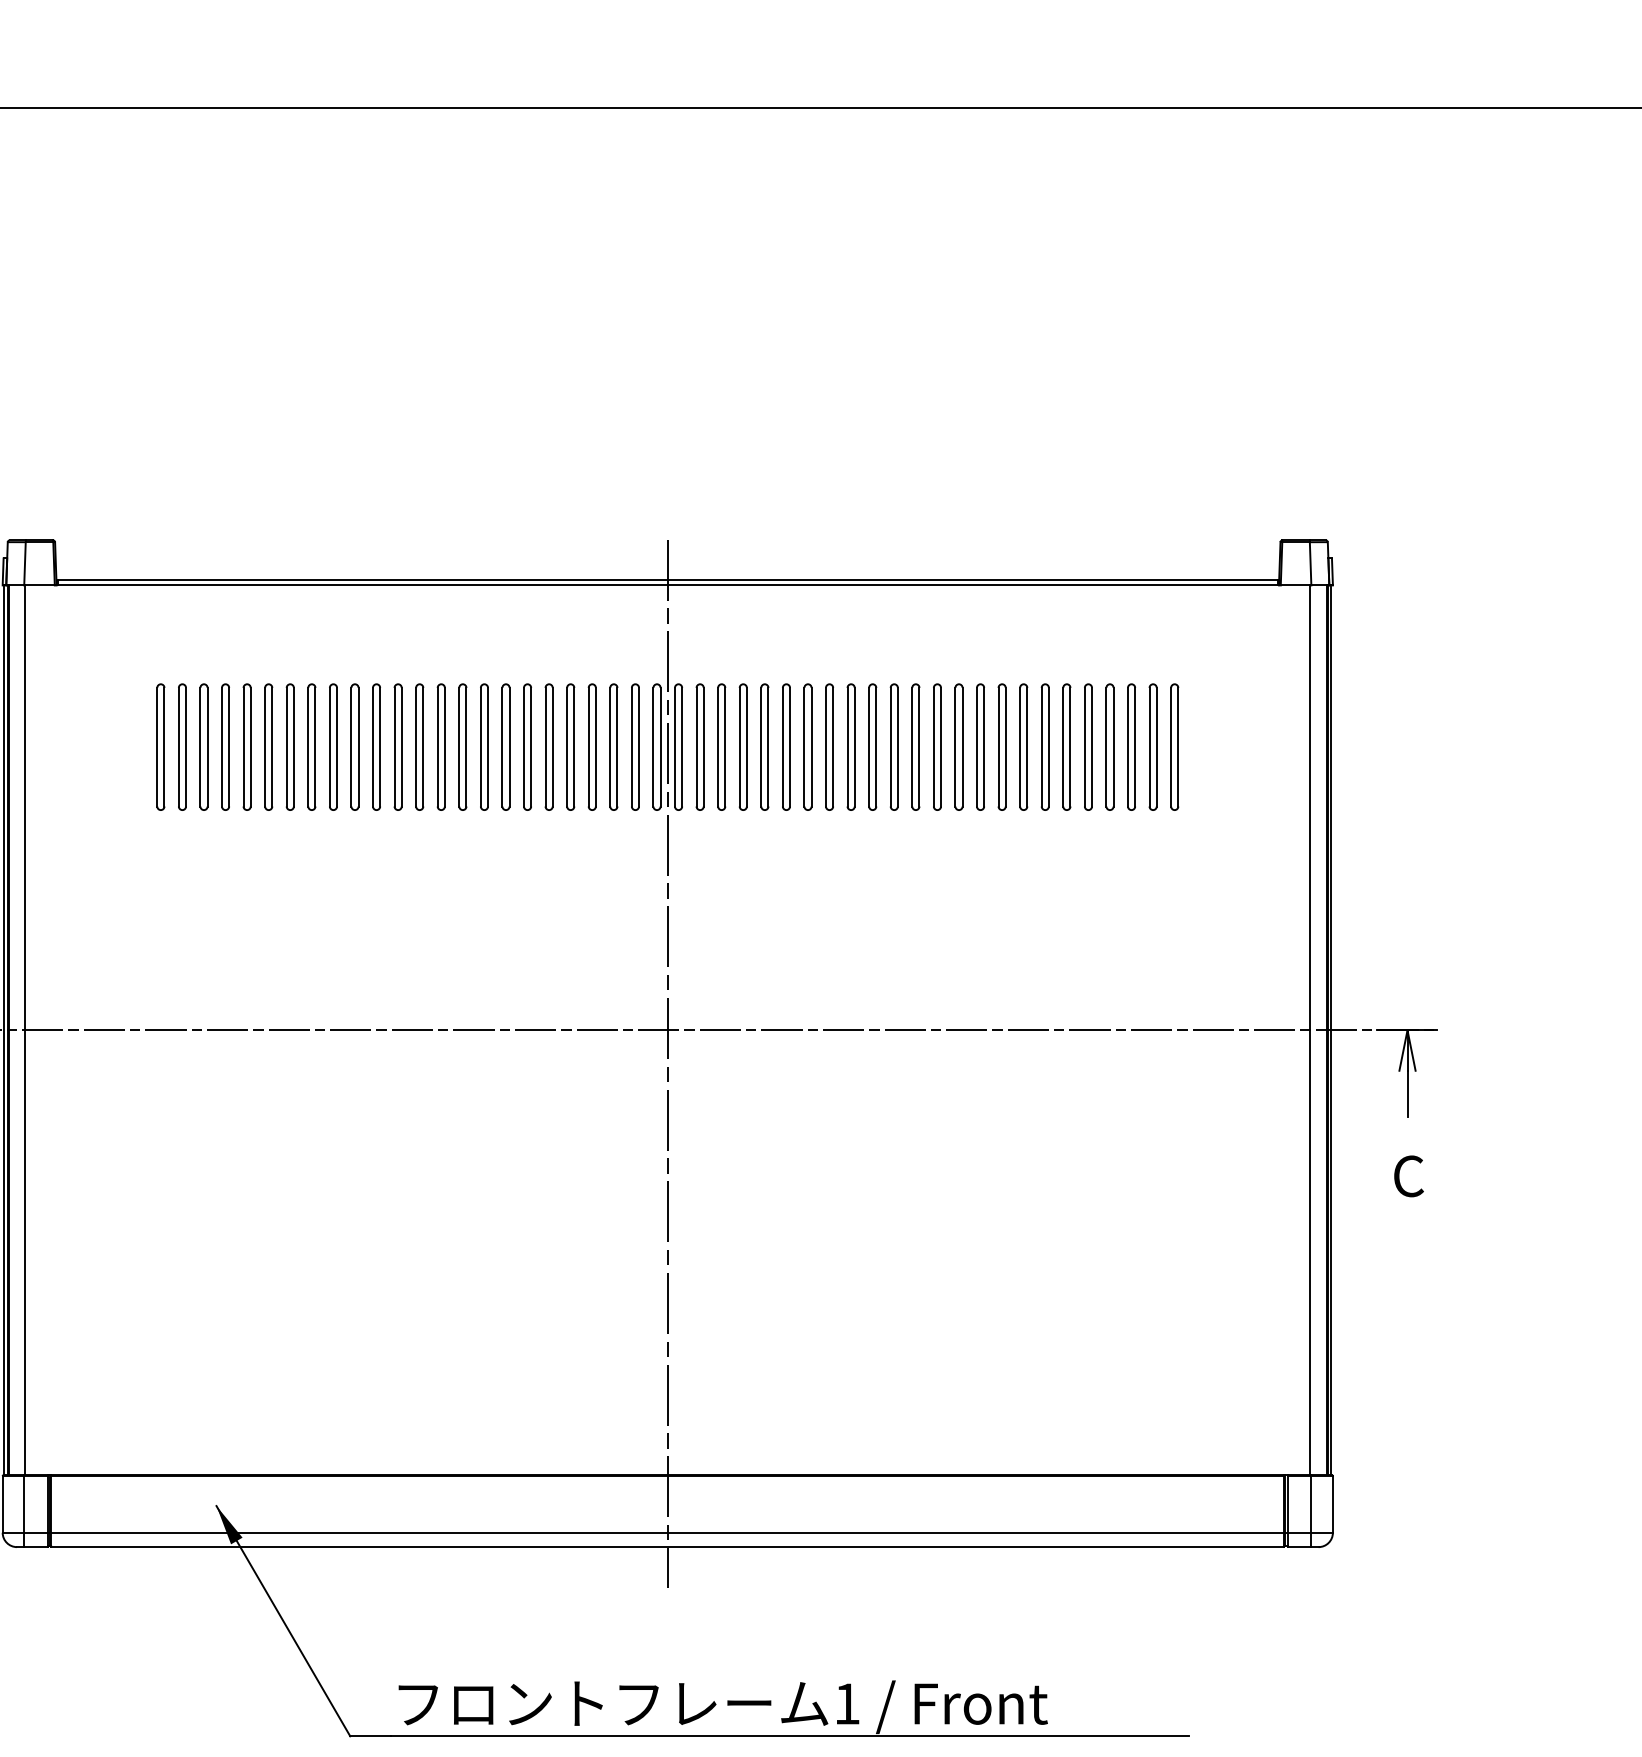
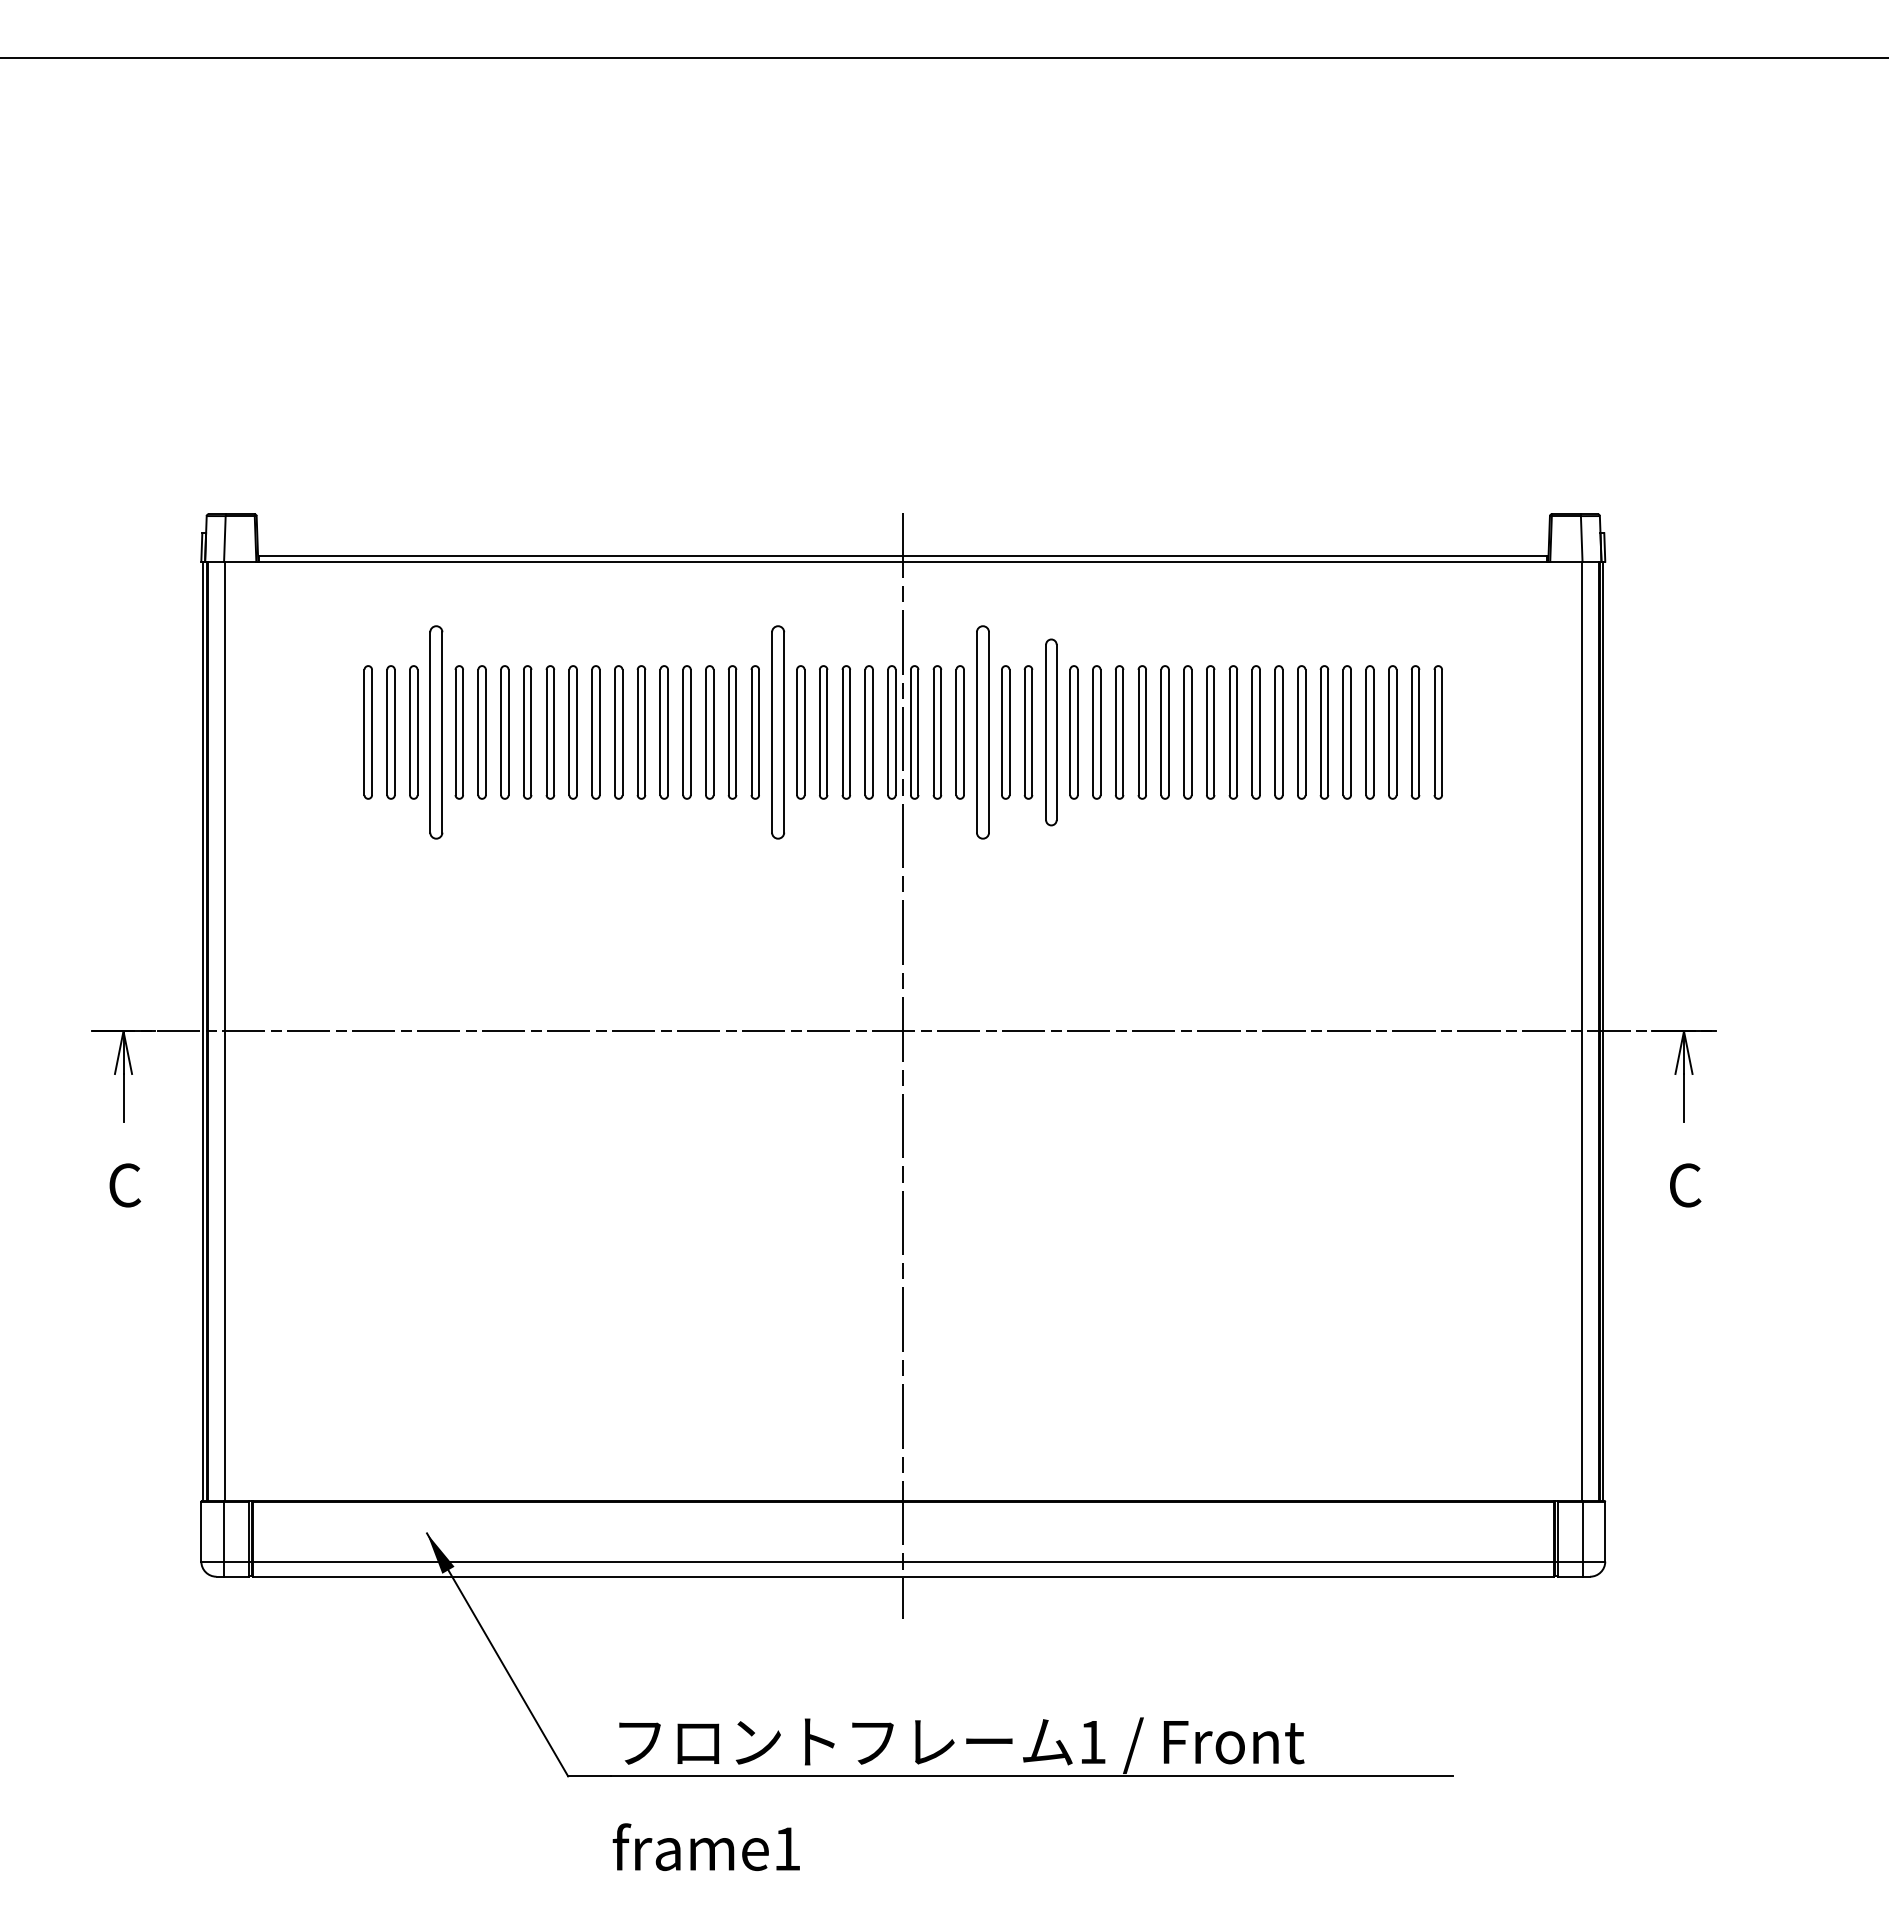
part: (225, 747) -> (436, 732), size x1.6
part: (548, 747) -> (777, 732), size x1.6
part: (742, 747) -> (982, 732), size x1.6
part: (807, 747) -> (1050, 732), size x1.4

